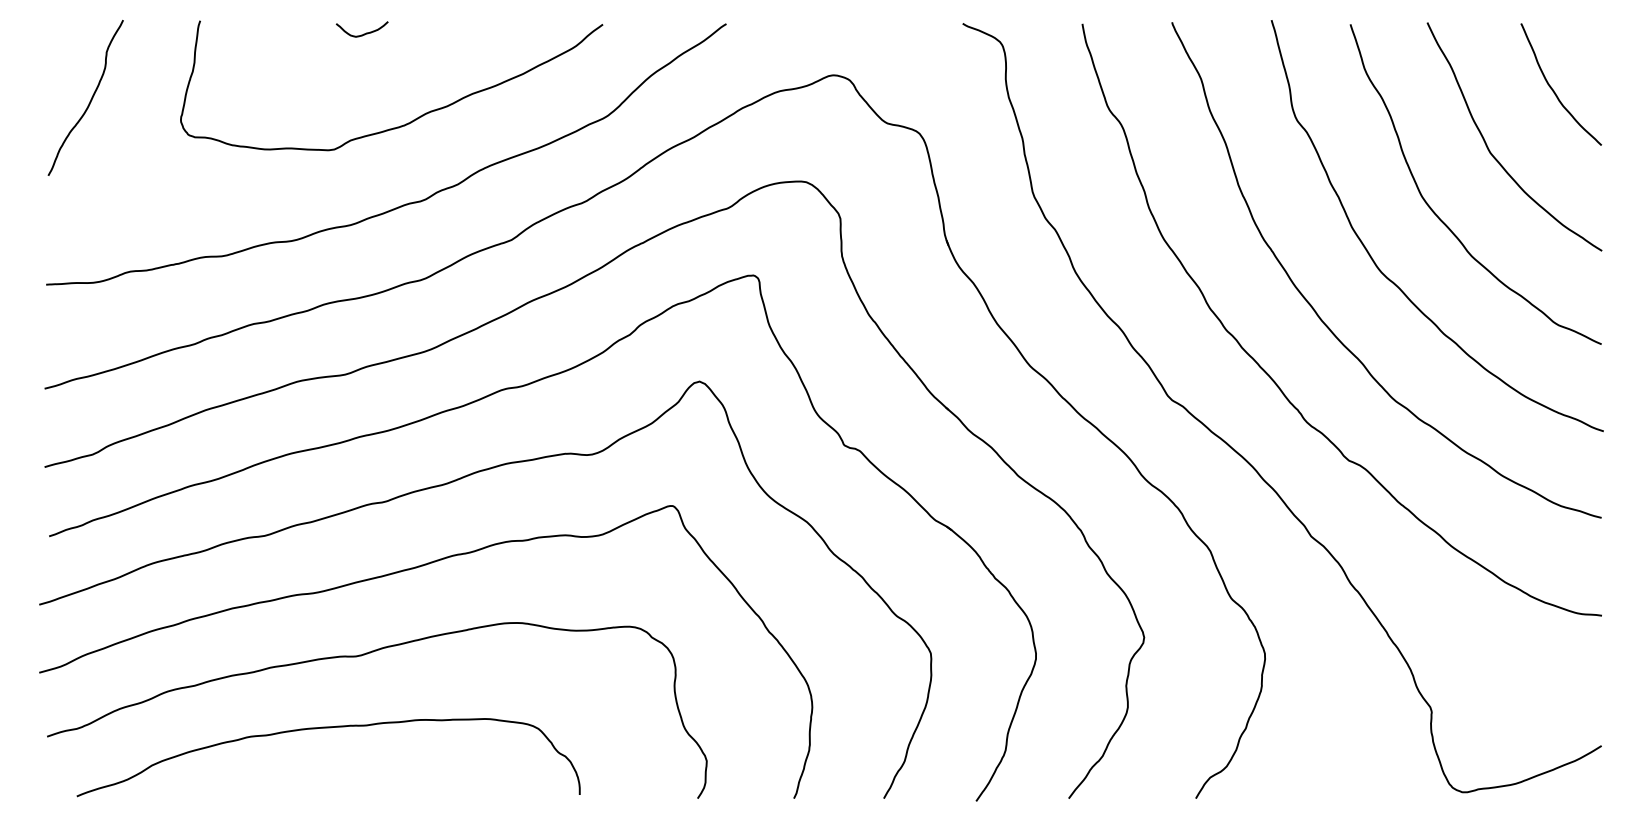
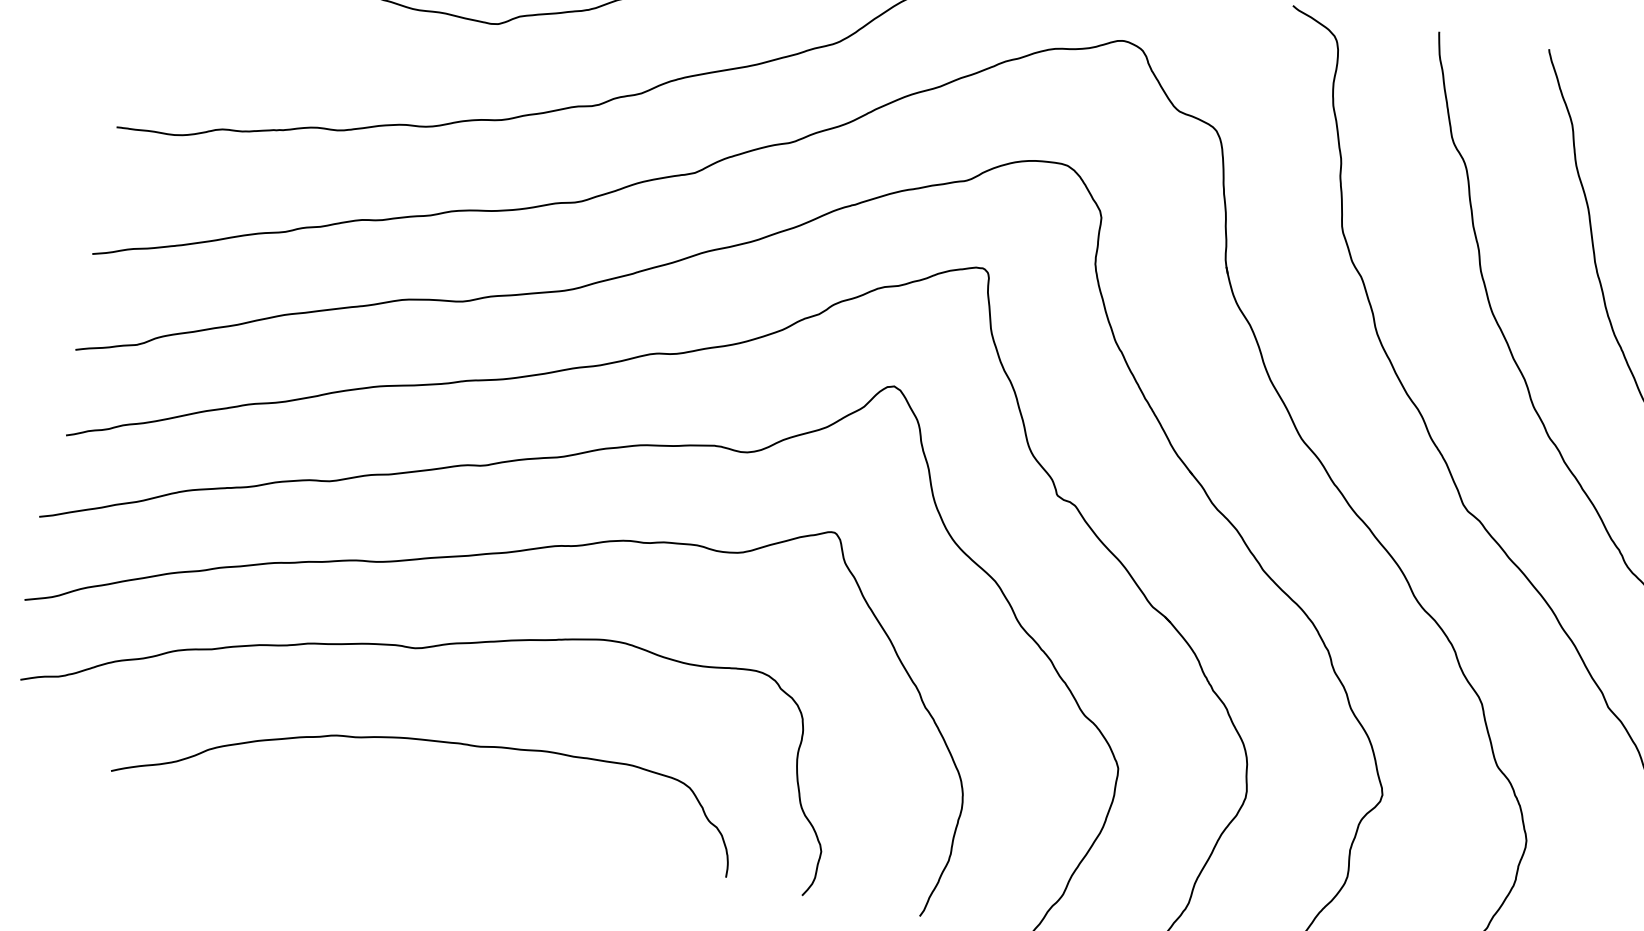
curve: (328, 728) -> (433, 742), moved

